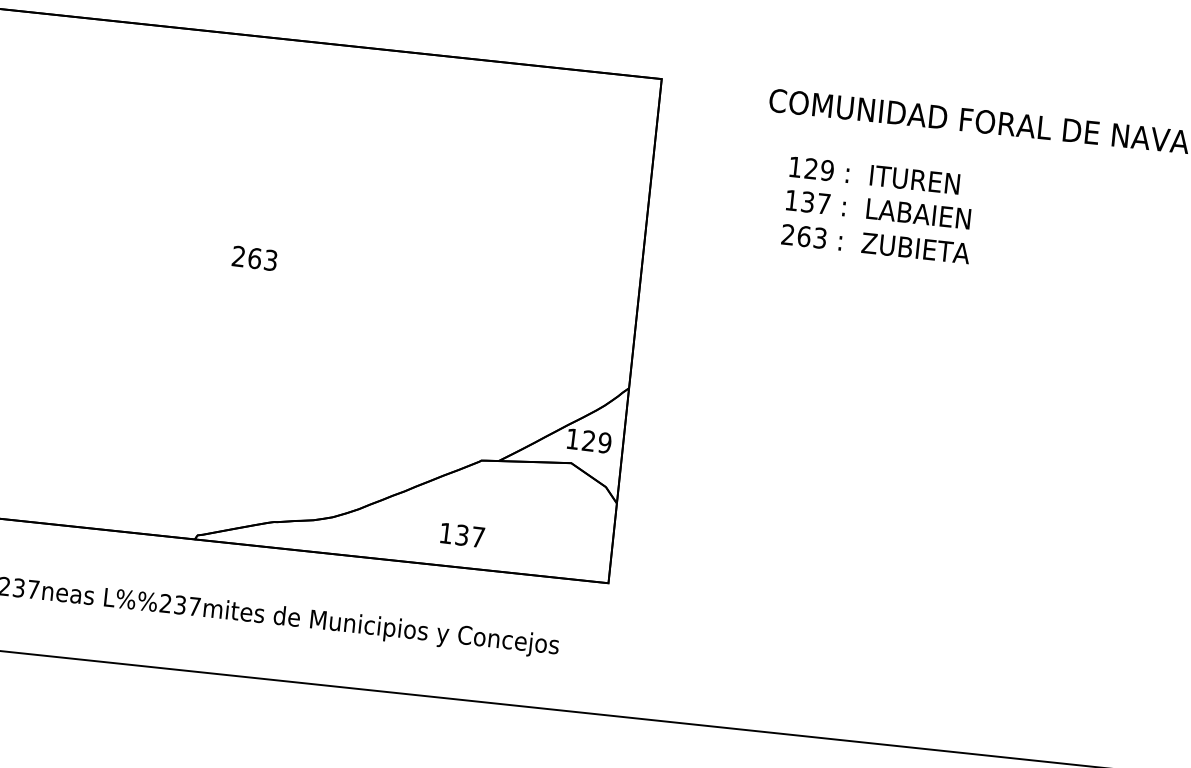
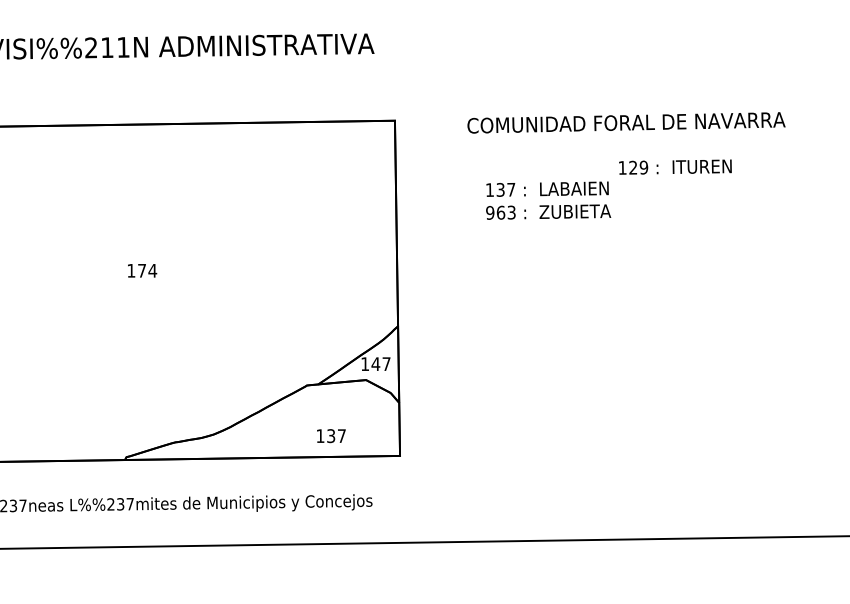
text: (874, 174) -> (675, 166), moved
text: (788, 234) -> (490, 212), 263 -> 963
text: (255, 258) -> (142, 270), 263 -> 174
text: (595, 442) -> (380, 364), 129 -> 147
text: (462, 535) -> (331, 436), moved

